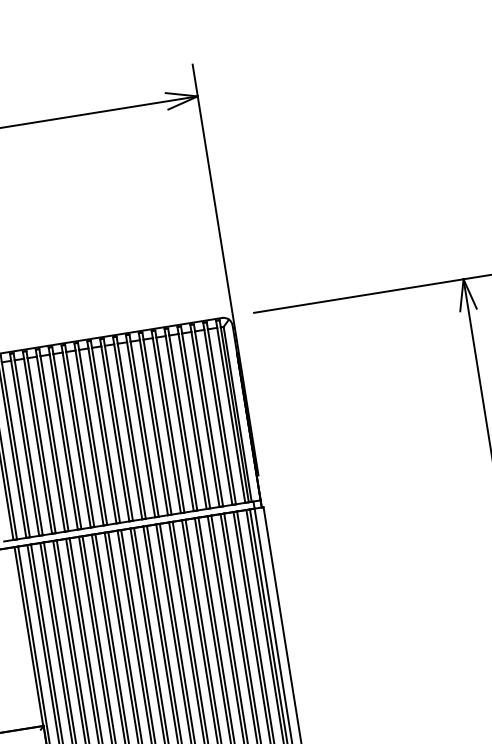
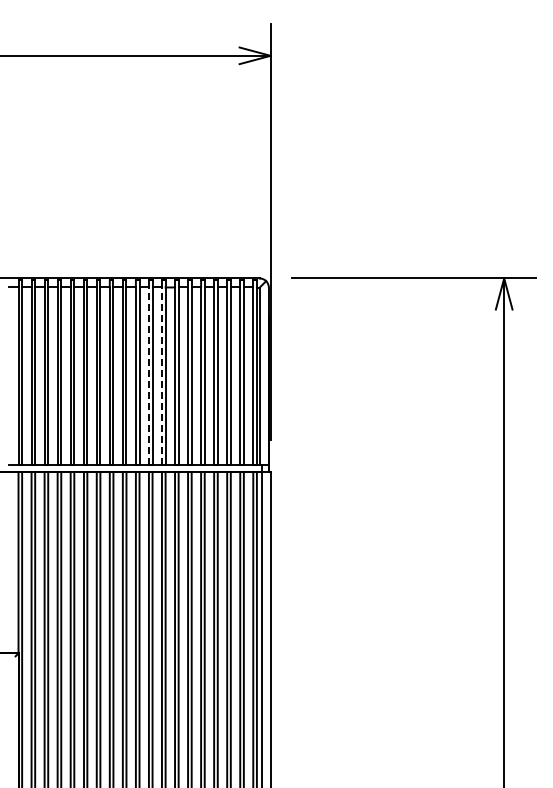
line: (140, 430) -> (161, 376), solid -> dashed
line: (127, 432) -> (148, 376), solid -> dashed

